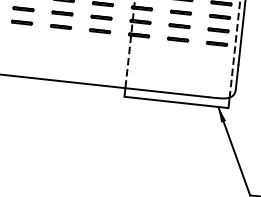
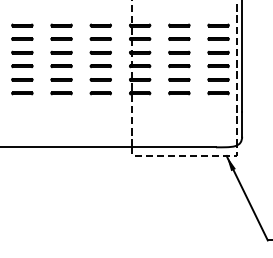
line: (178, 103) -> (186, 156), solid -> dashed

